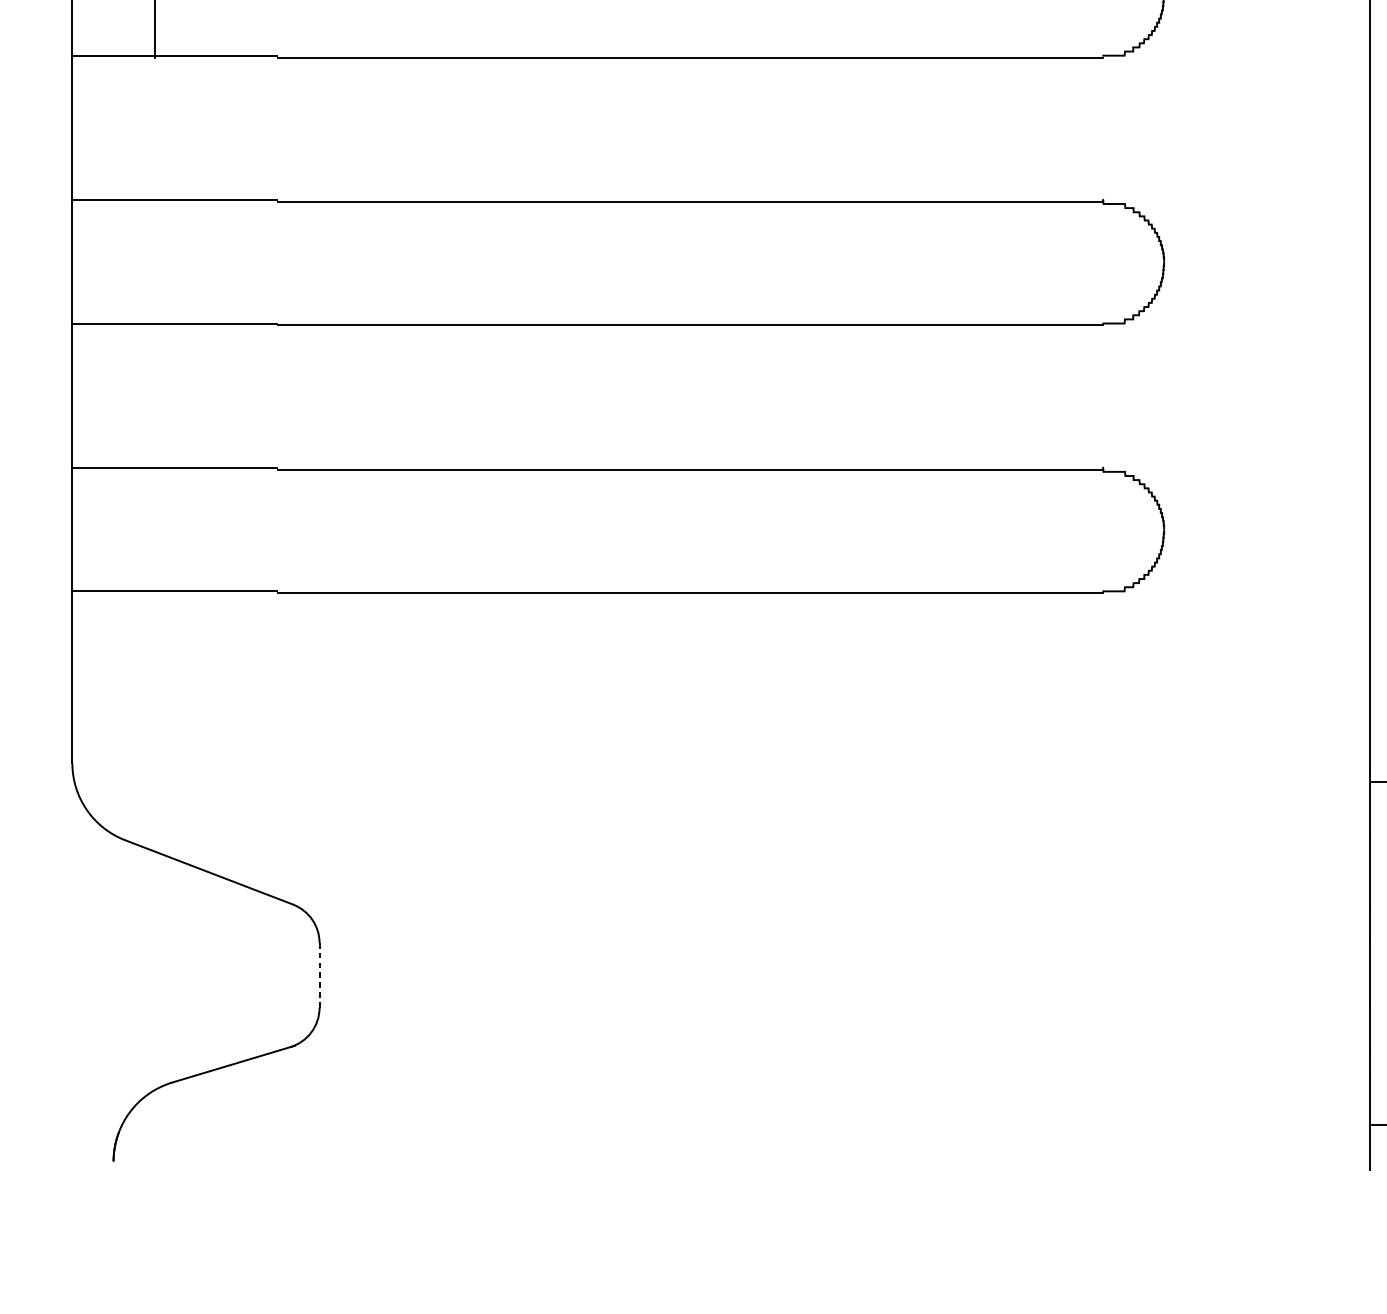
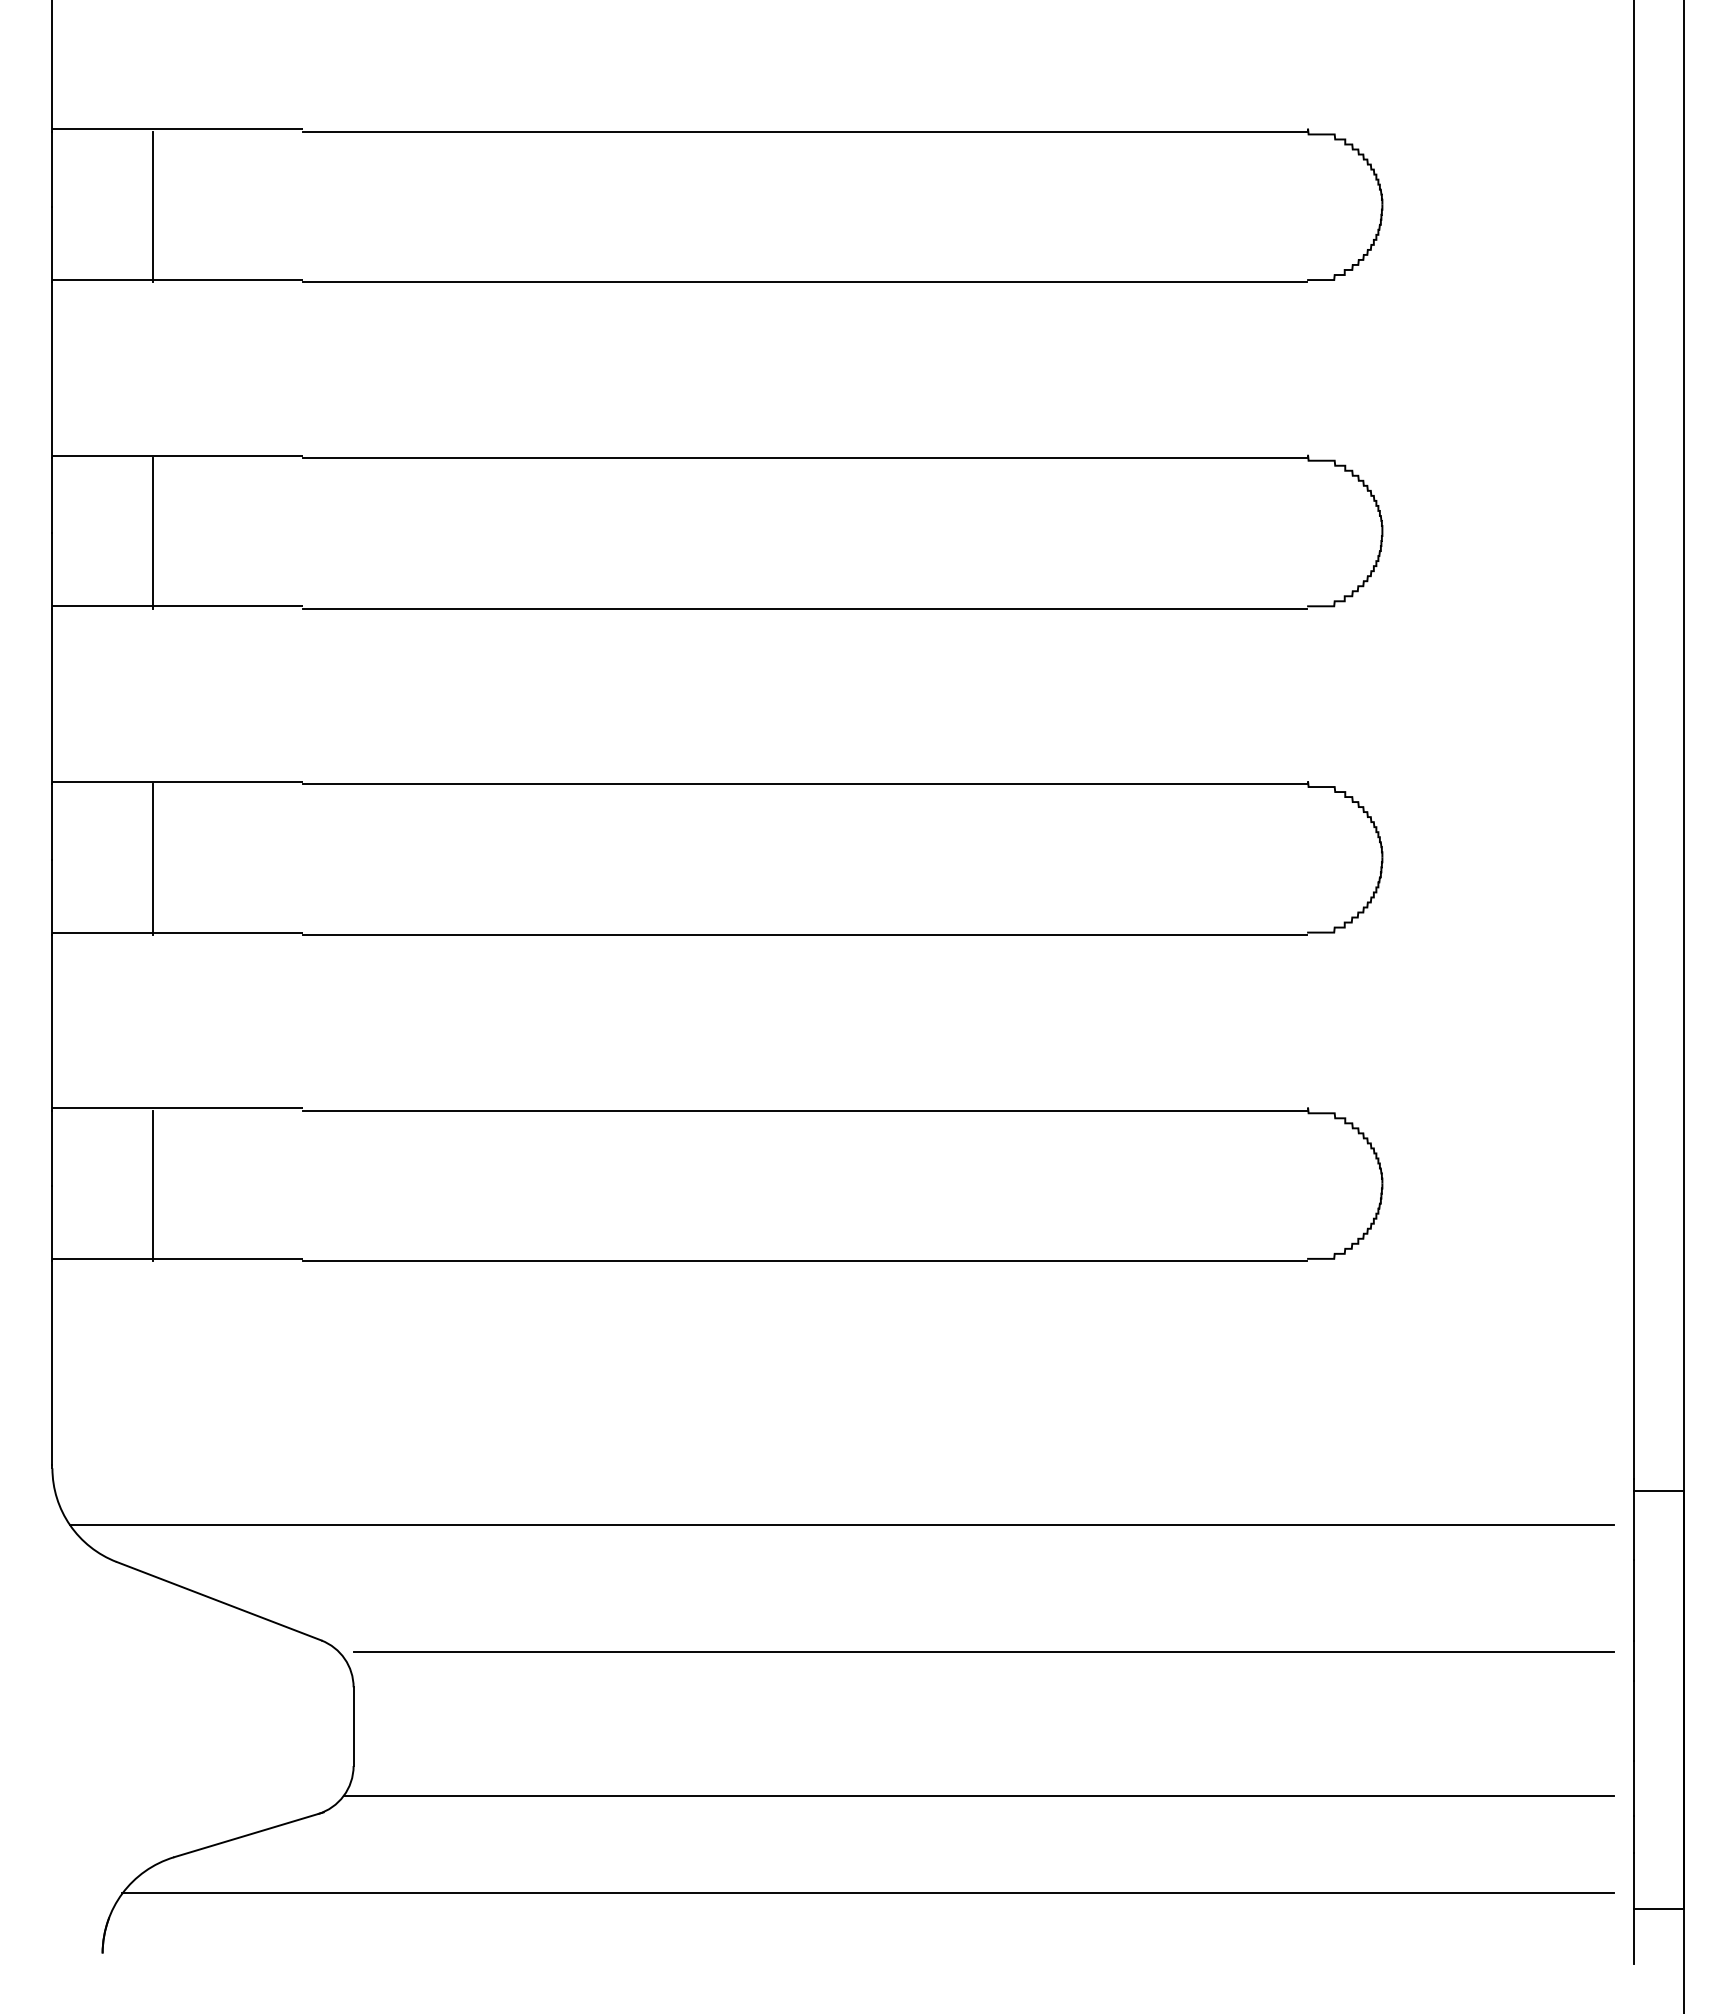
line: (154, 263) -> (152, 859), added
line: (154, 531) -> (152, 1185), added
line: (720, 810) -> (842, 1525), added
line: (836, 914) -> (983, 1652), added
line: (319, 975) -> (353, 1726), dashed -> solid
line: (832, 1032) -> (978, 1796), added
line: (742, 1112) -> (868, 1893), added

